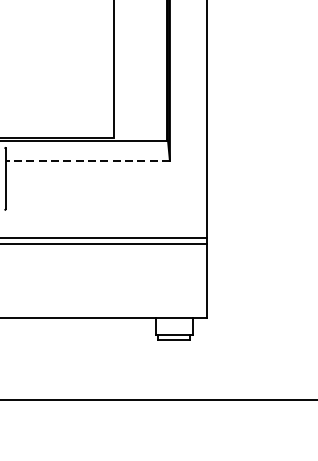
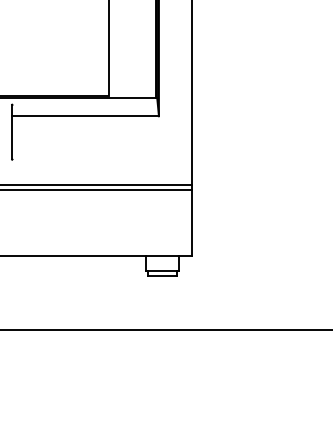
line: (87, 161) -> (85, 116), dashed -> solid

